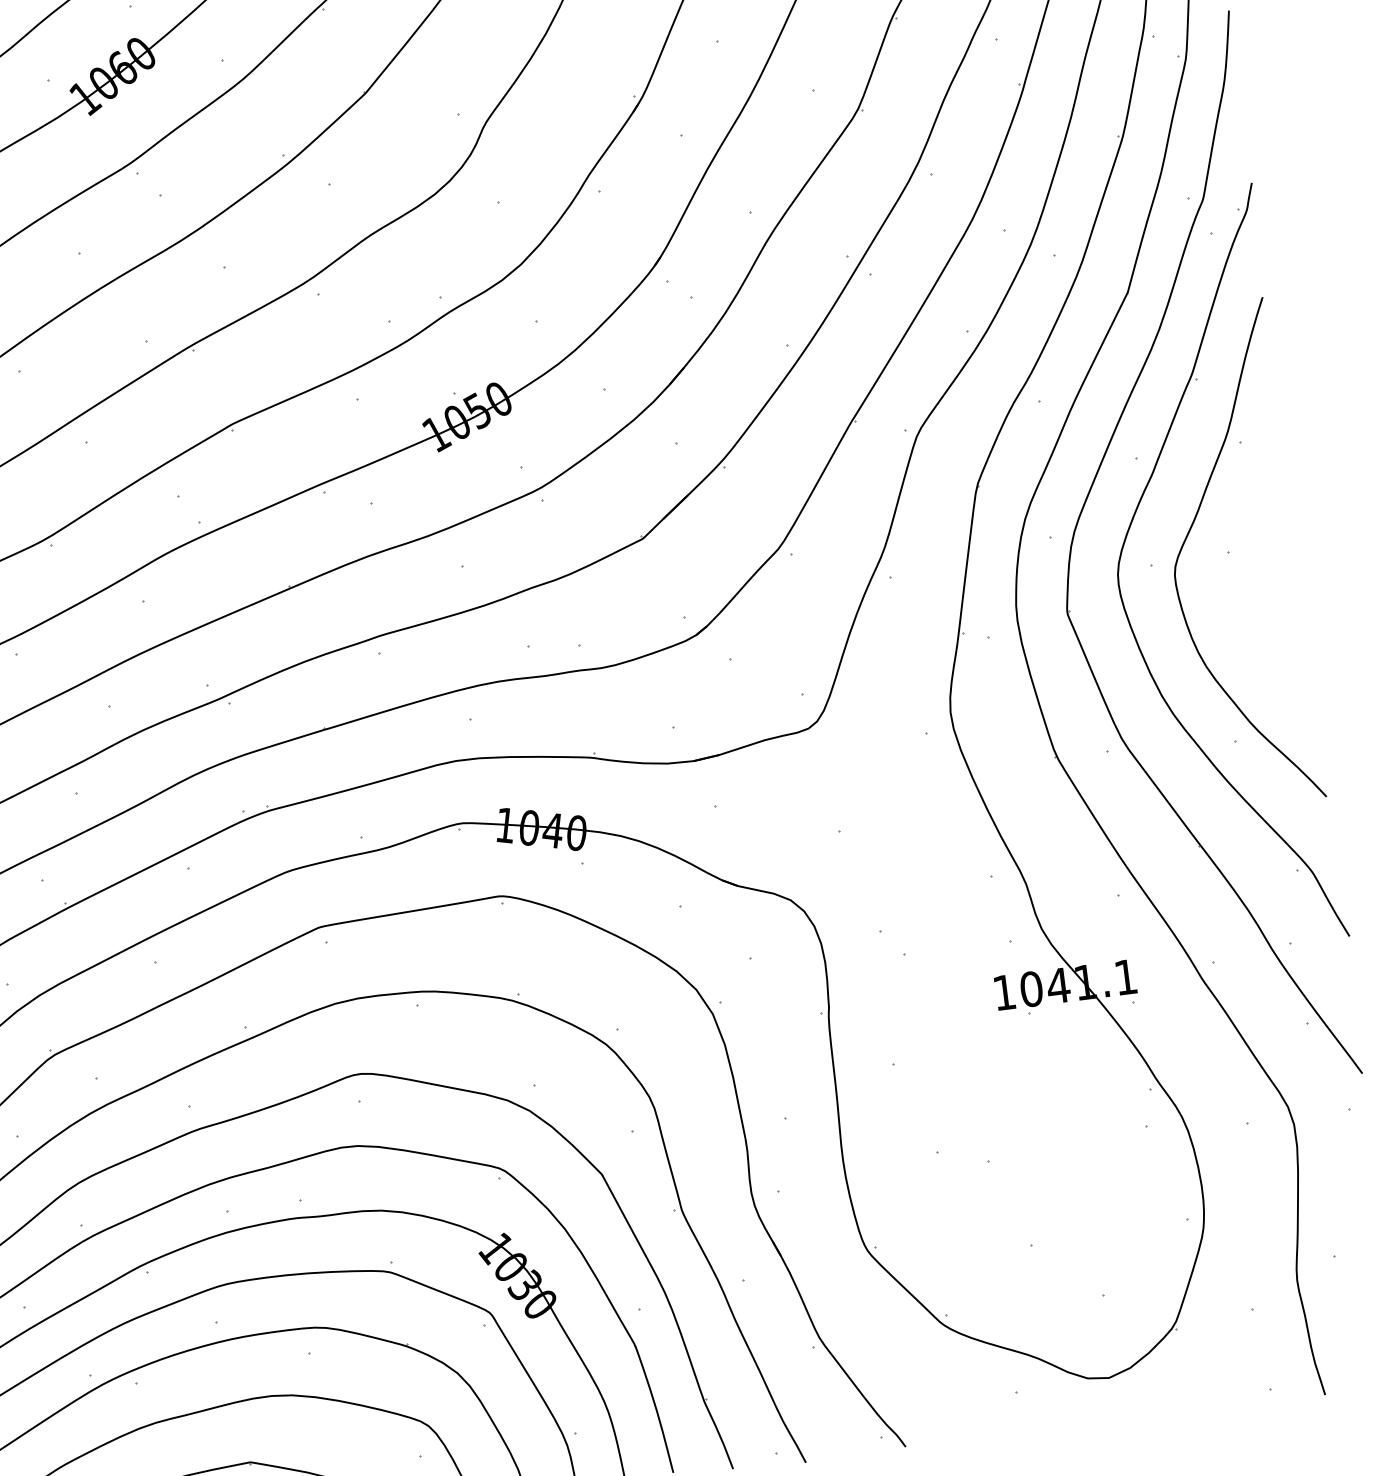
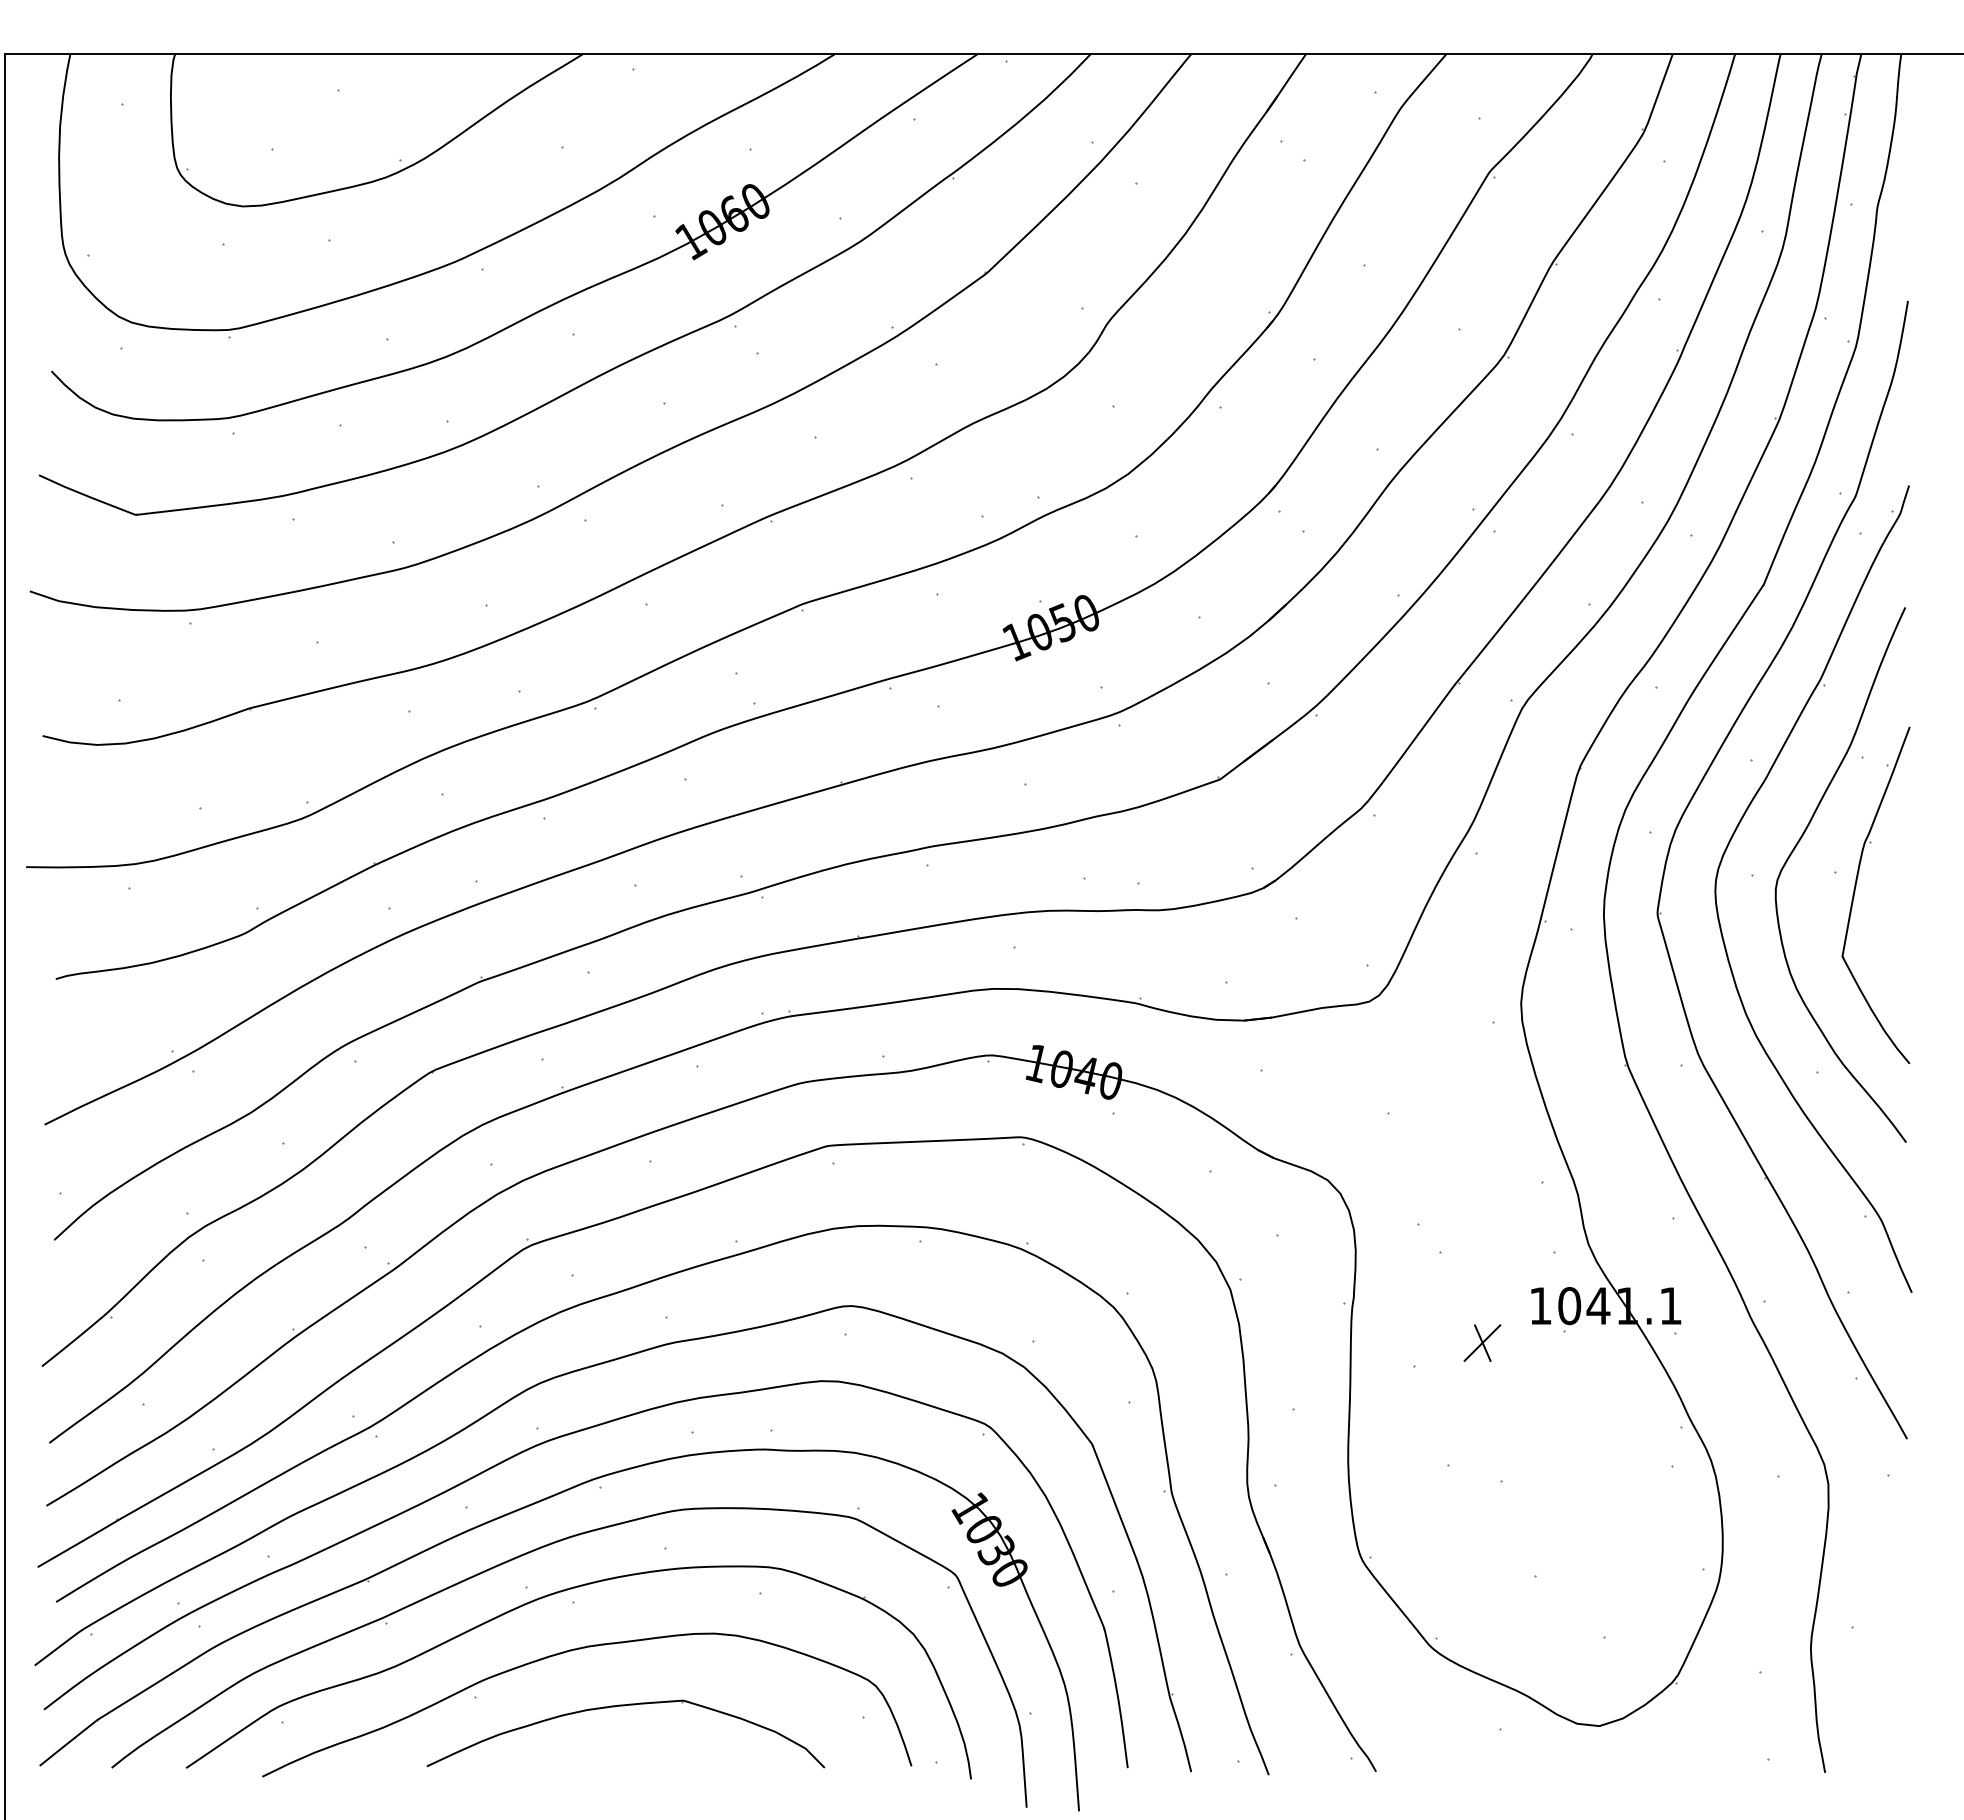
part: (1249, 569) -> (1855, 892), added
part: (954, 1033) -> (1482, 1342), added

